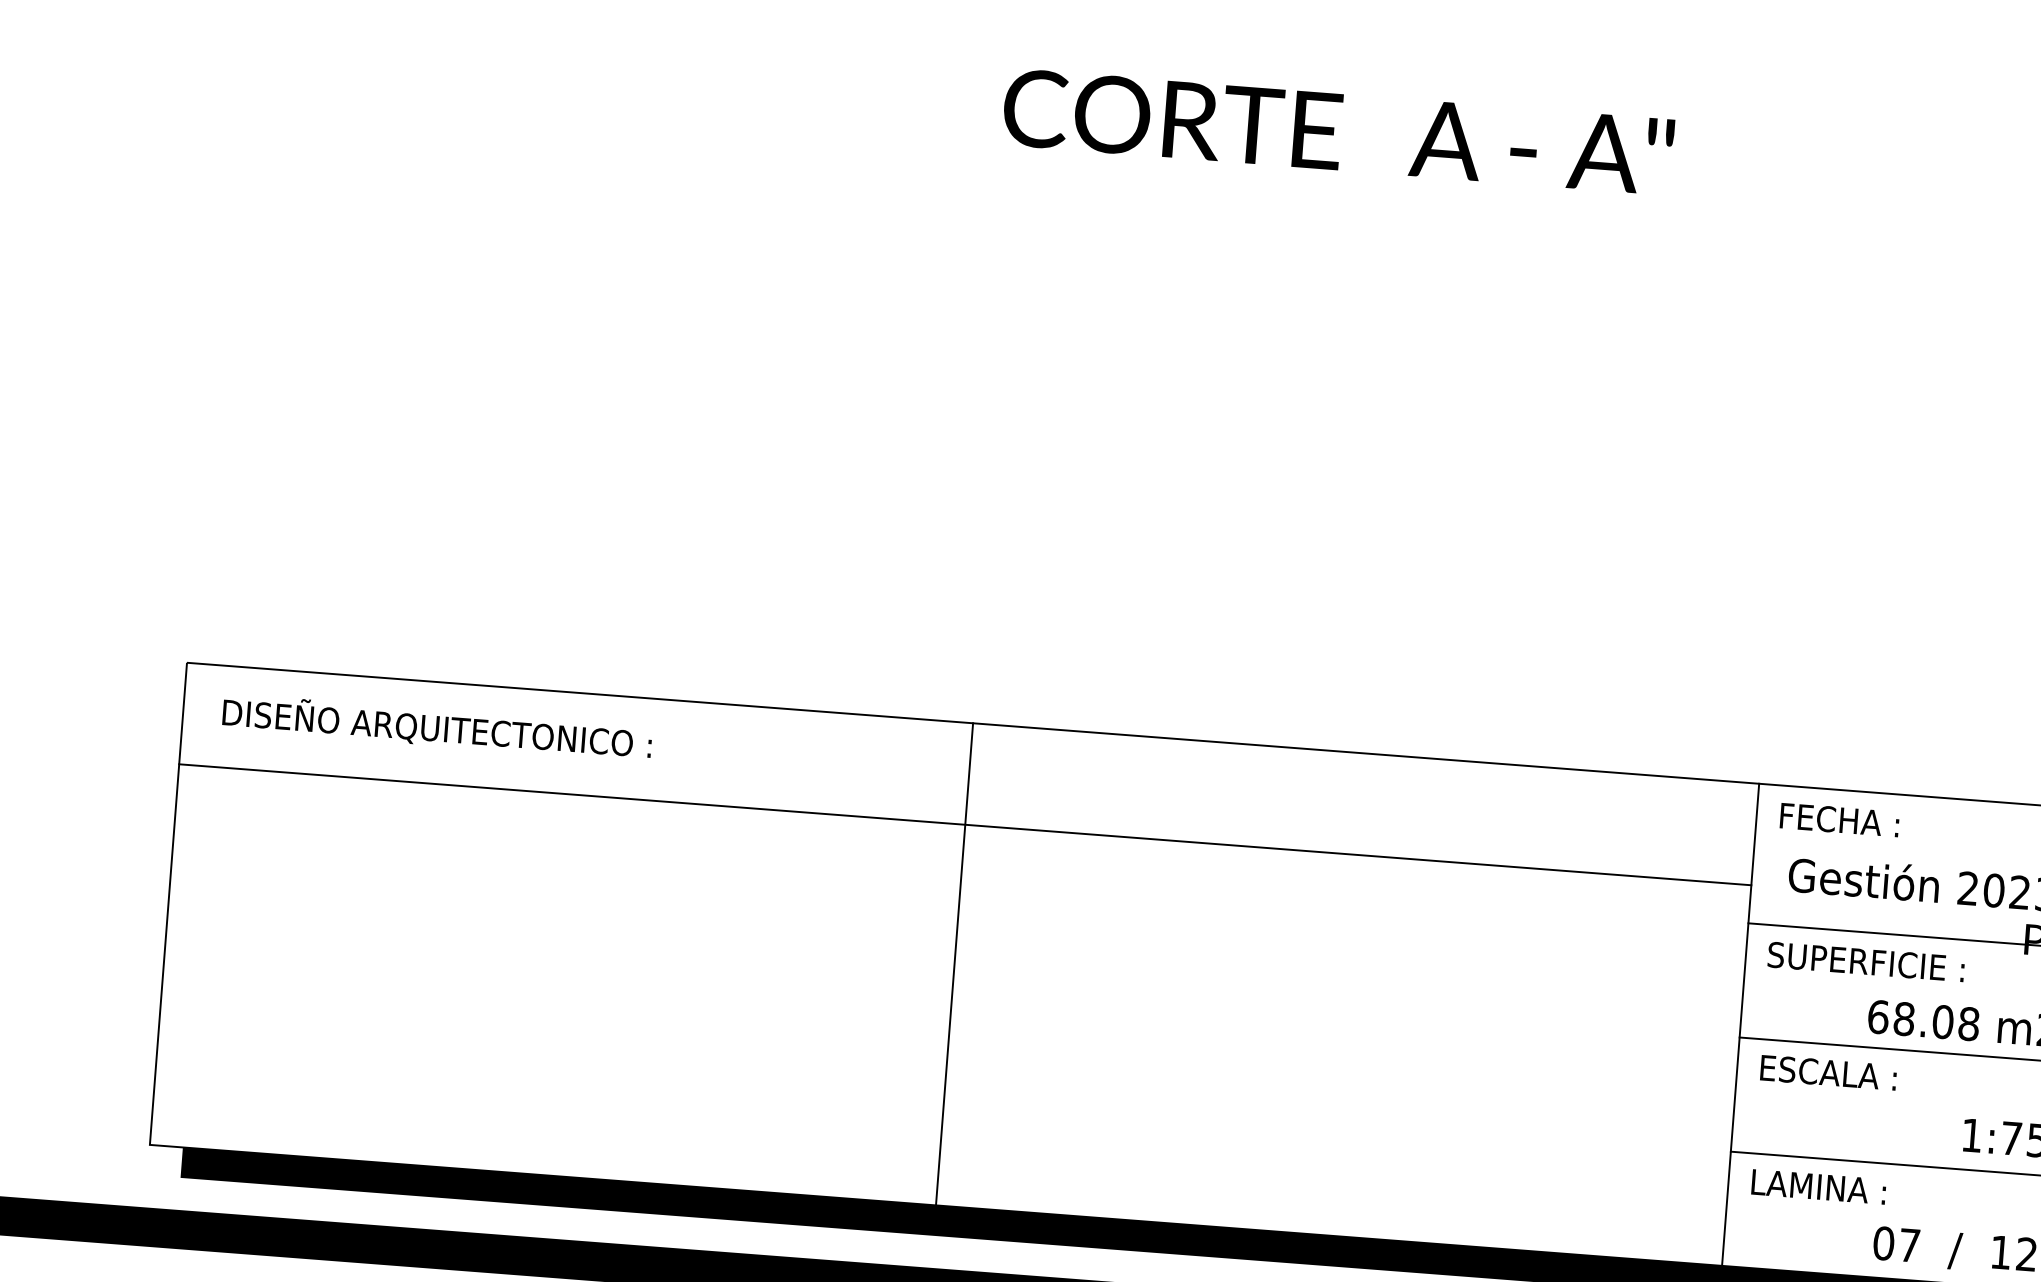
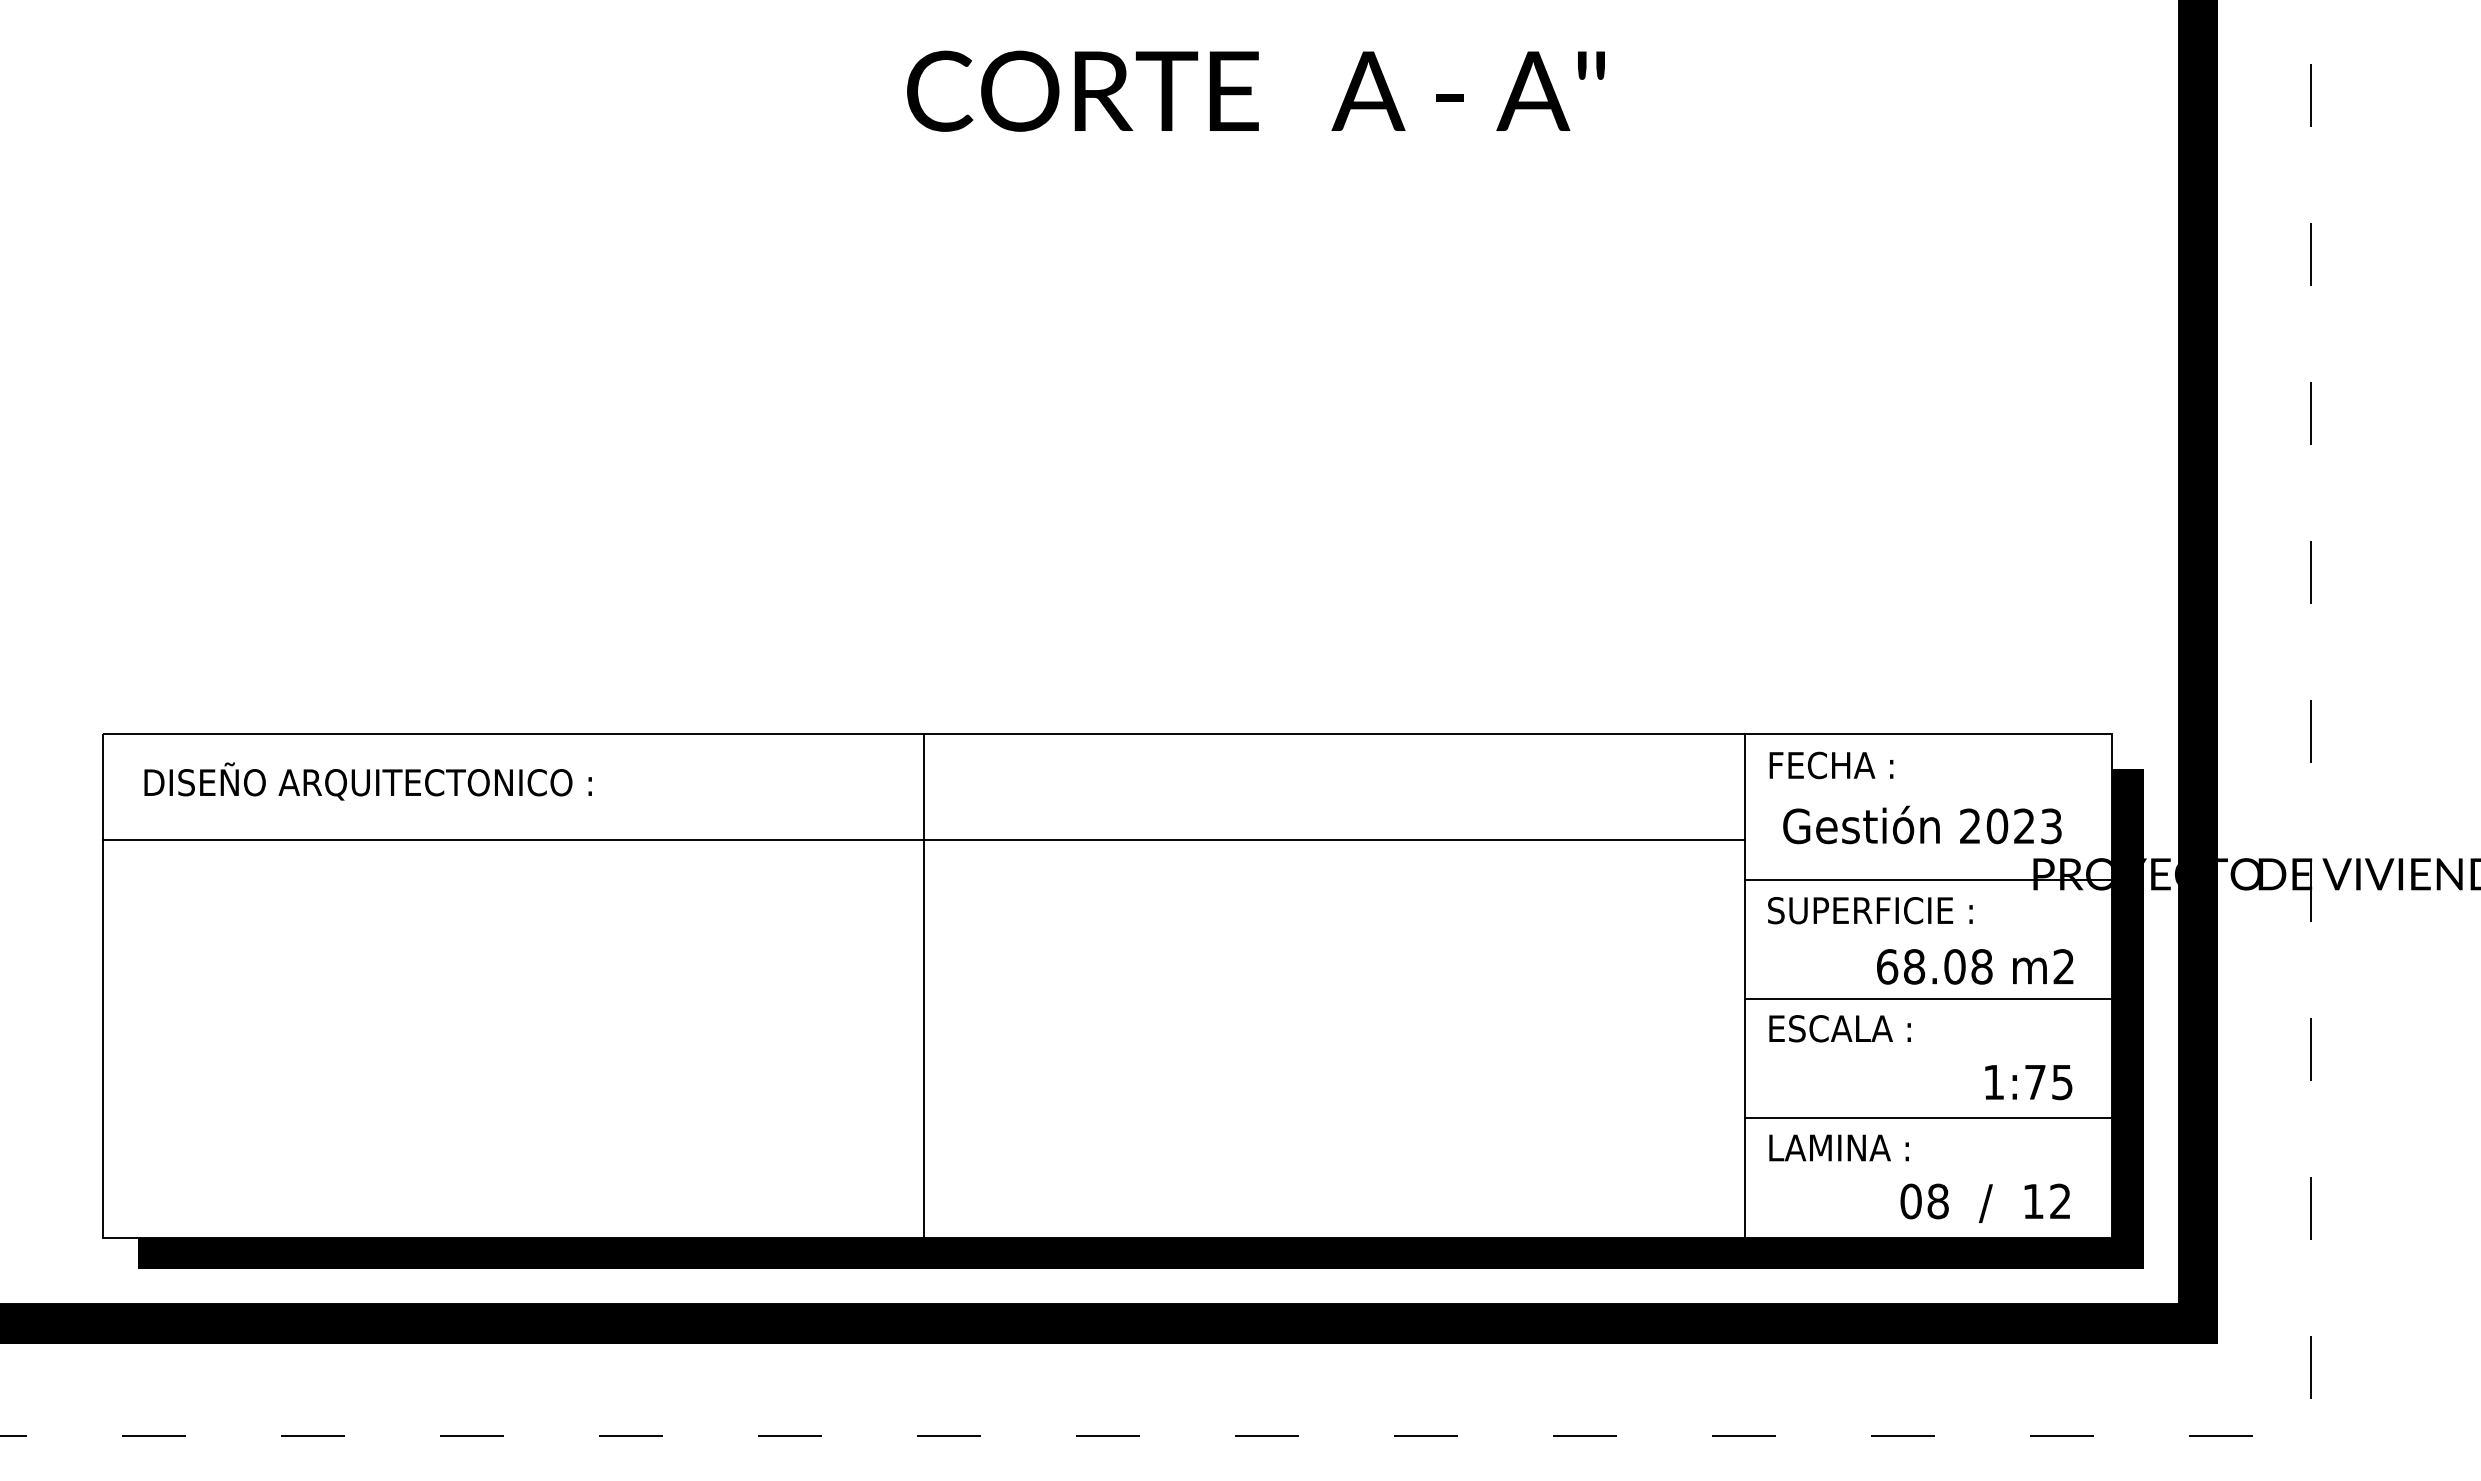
text: (1909, 1245) -> (1937, 1201), 07 -> 08

